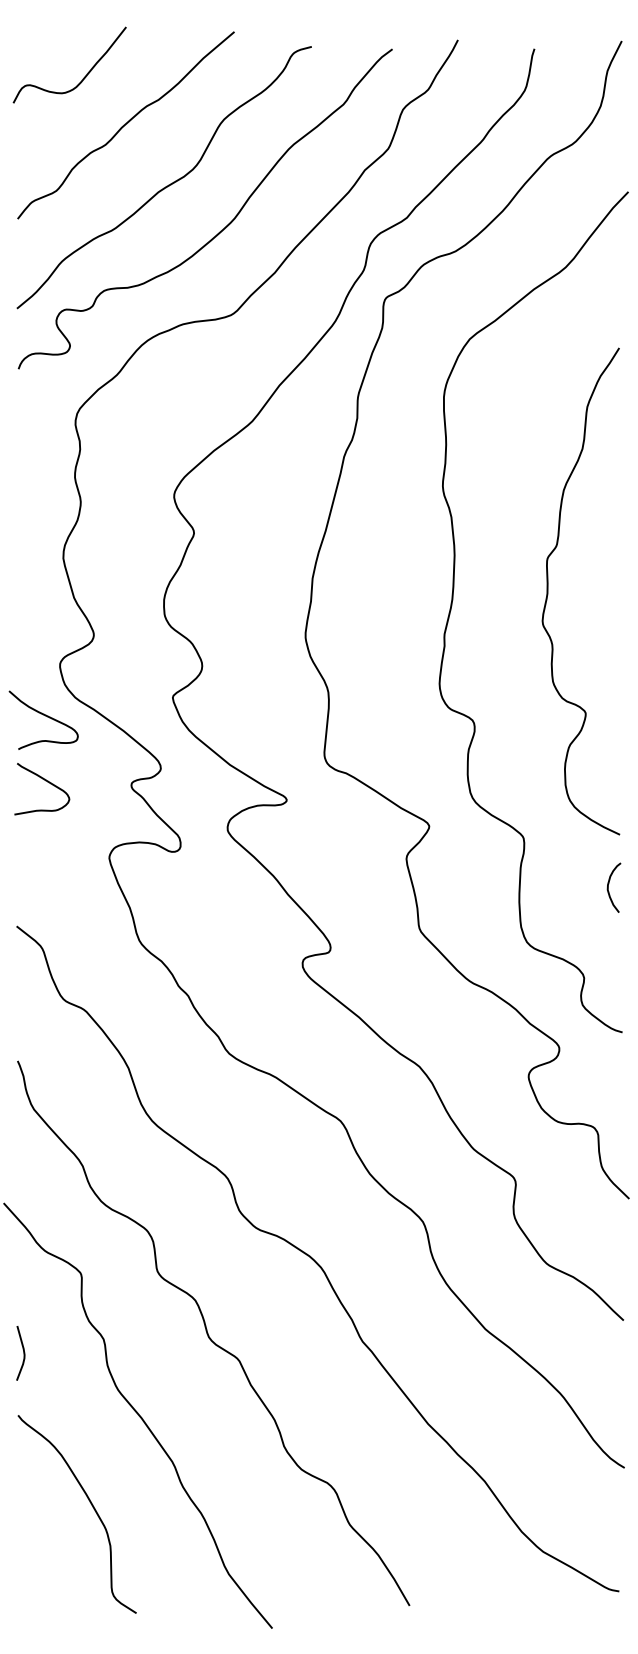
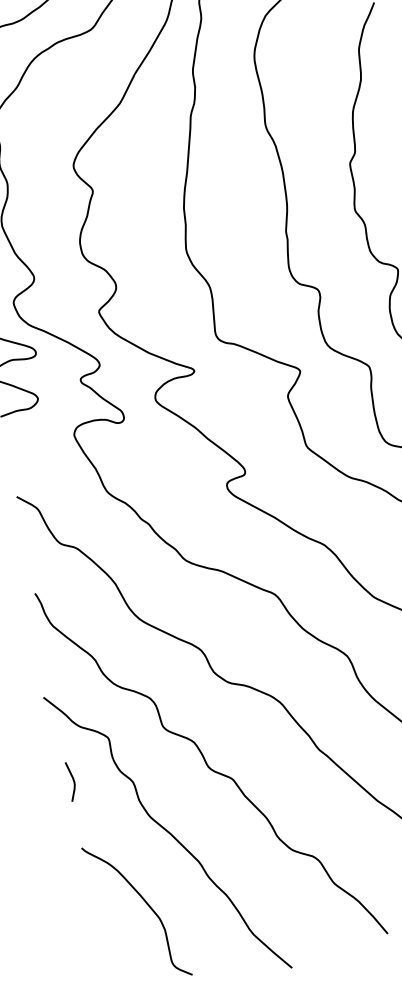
curve: (23, 1353) -> (73, 781), moved

